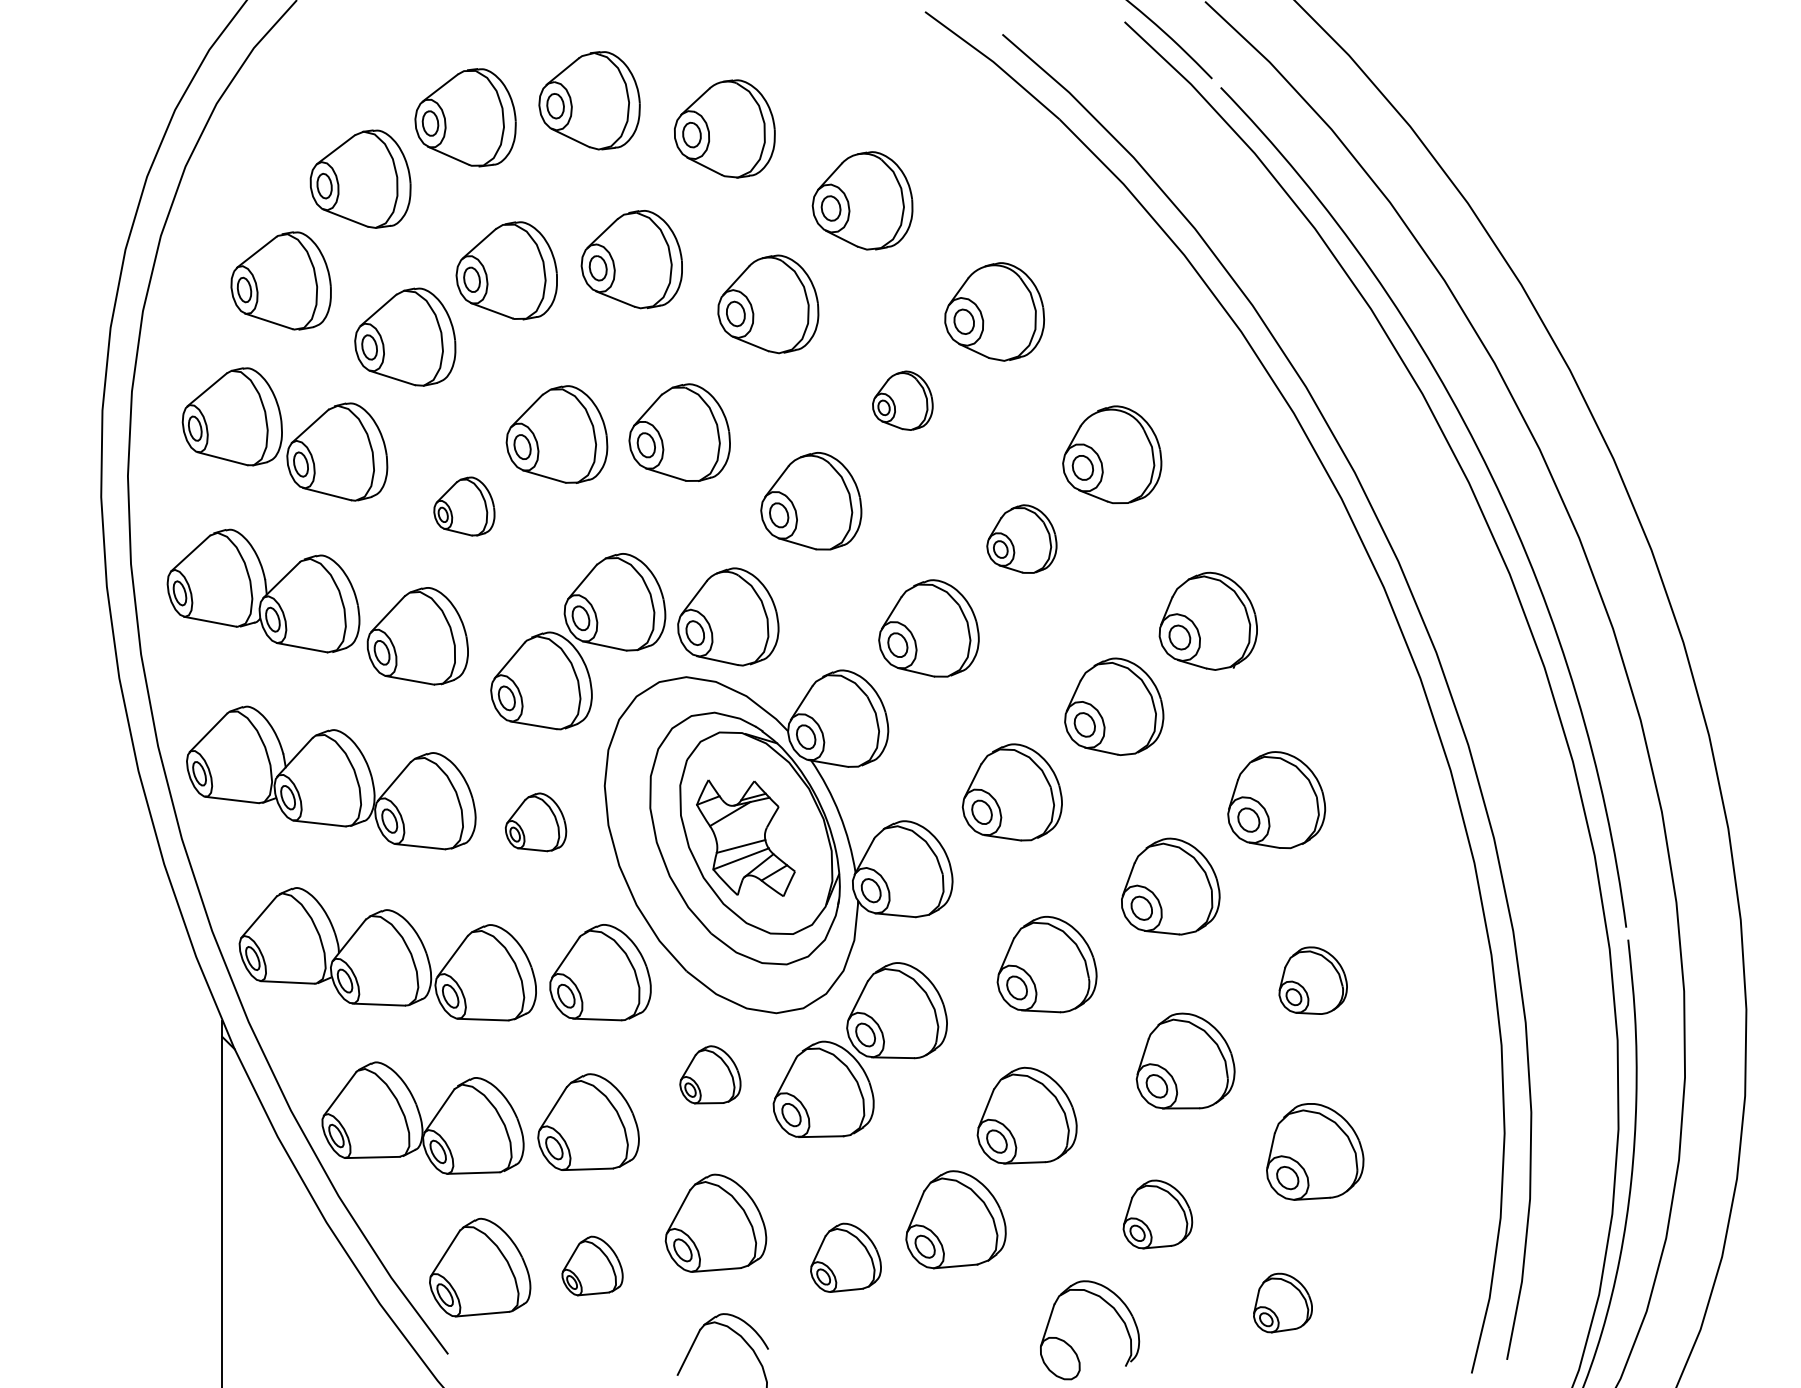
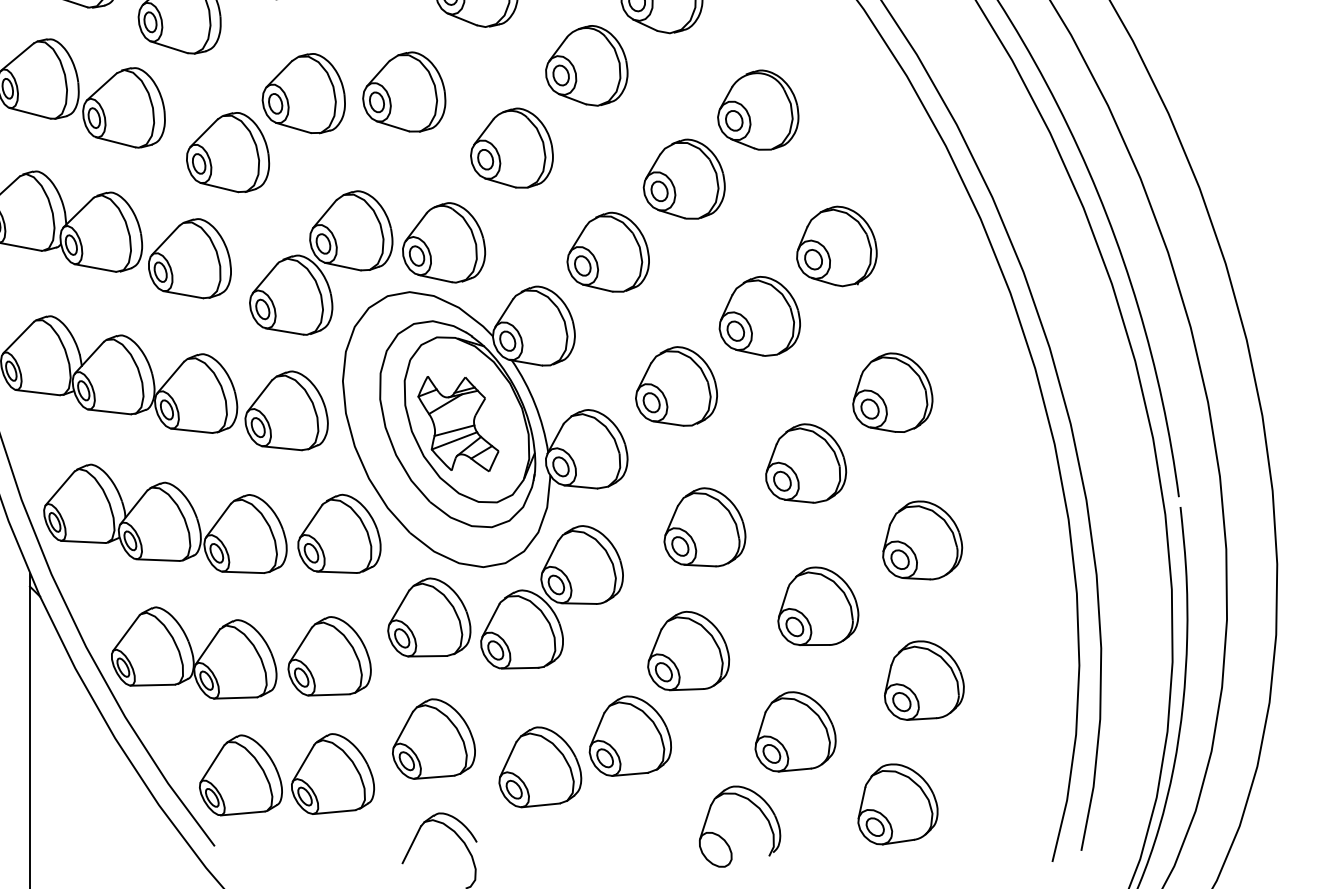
part: (902, 400) -> (586, 65), size x1.67
part: (464, 506) -> (228, 152), size x1.67
part: (1021, 538) -> (683, 178), size x1.43
part: (535, 822) -> (286, 411), size x1.67
part: (1313, 980) -> (922, 540), size x1.43
part: (710, 1074) -> (429, 617), size x1.67
part: (1157, 1214) -> (795, 731), size x1.43
part: (845, 1257) -> (539, 767), size x1.43
part: (592, 1265) -> (332, 773), size x1.67
part: (1282, 1302) -> (897, 803), size x1.67

